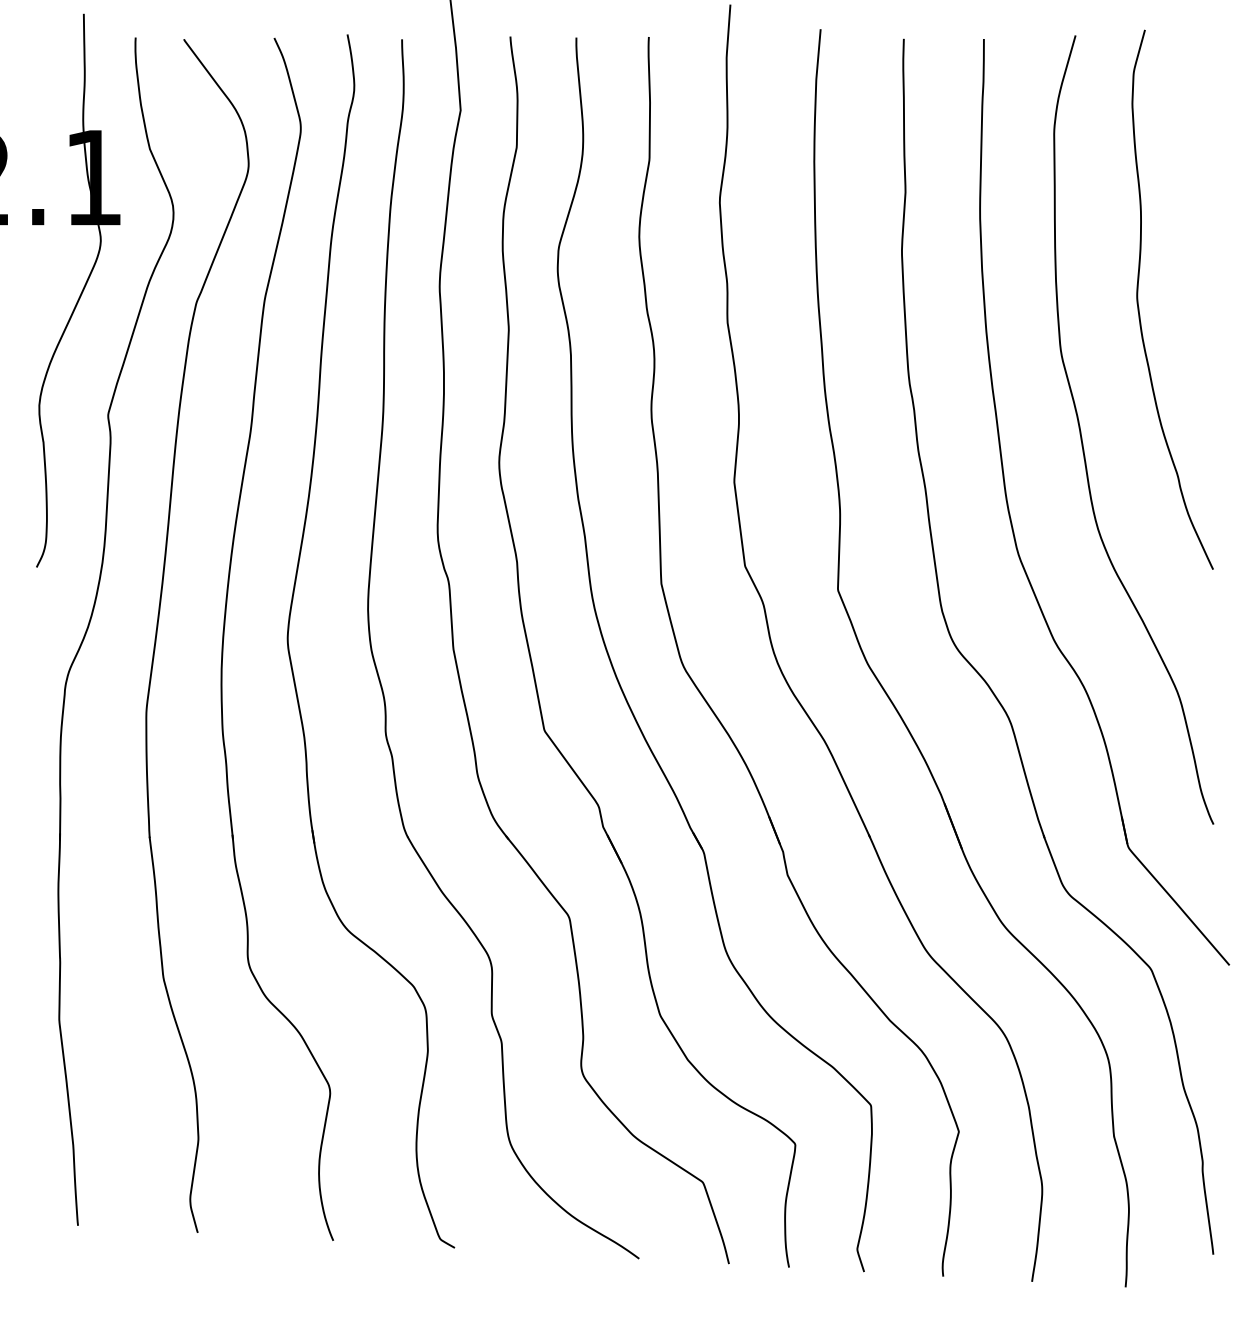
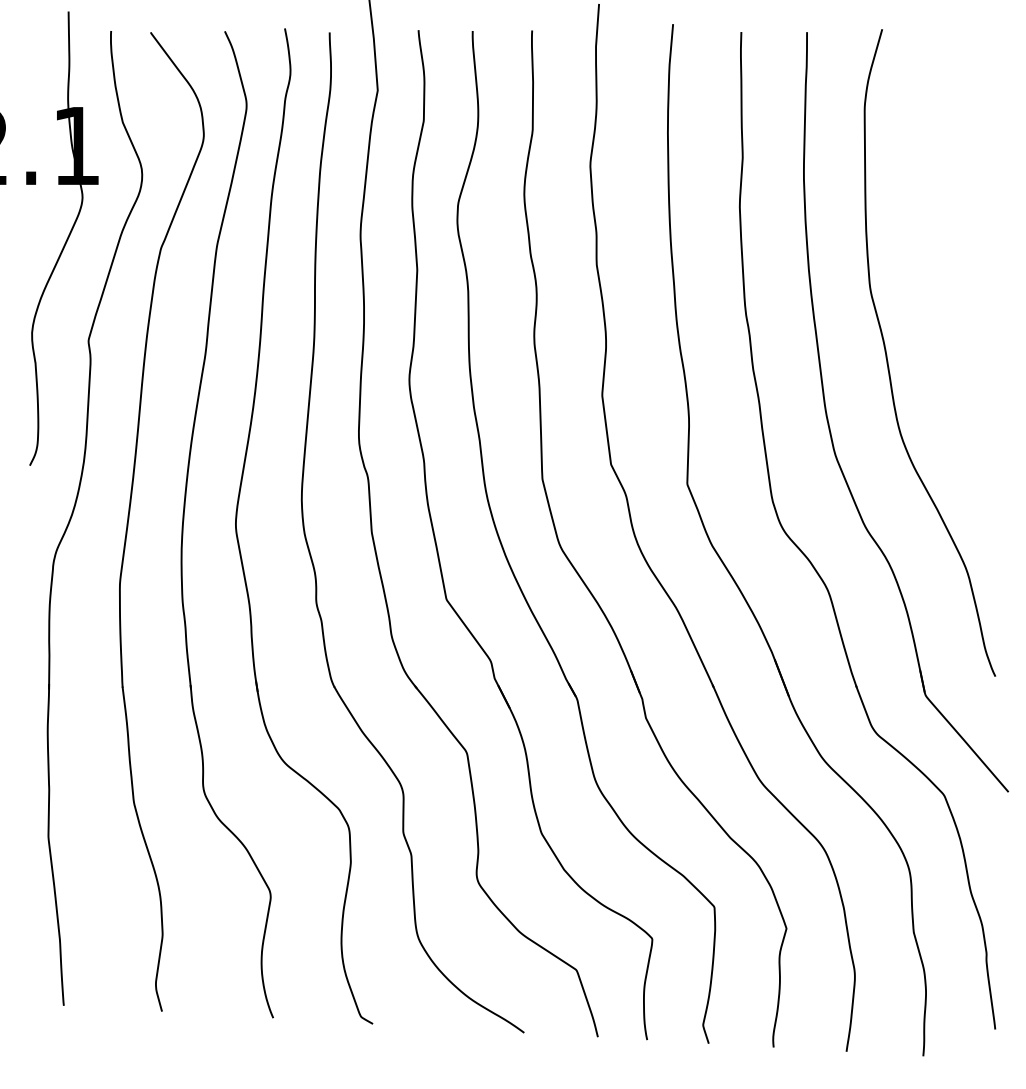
curve: (1139, 302) -> (934, 248), removed

